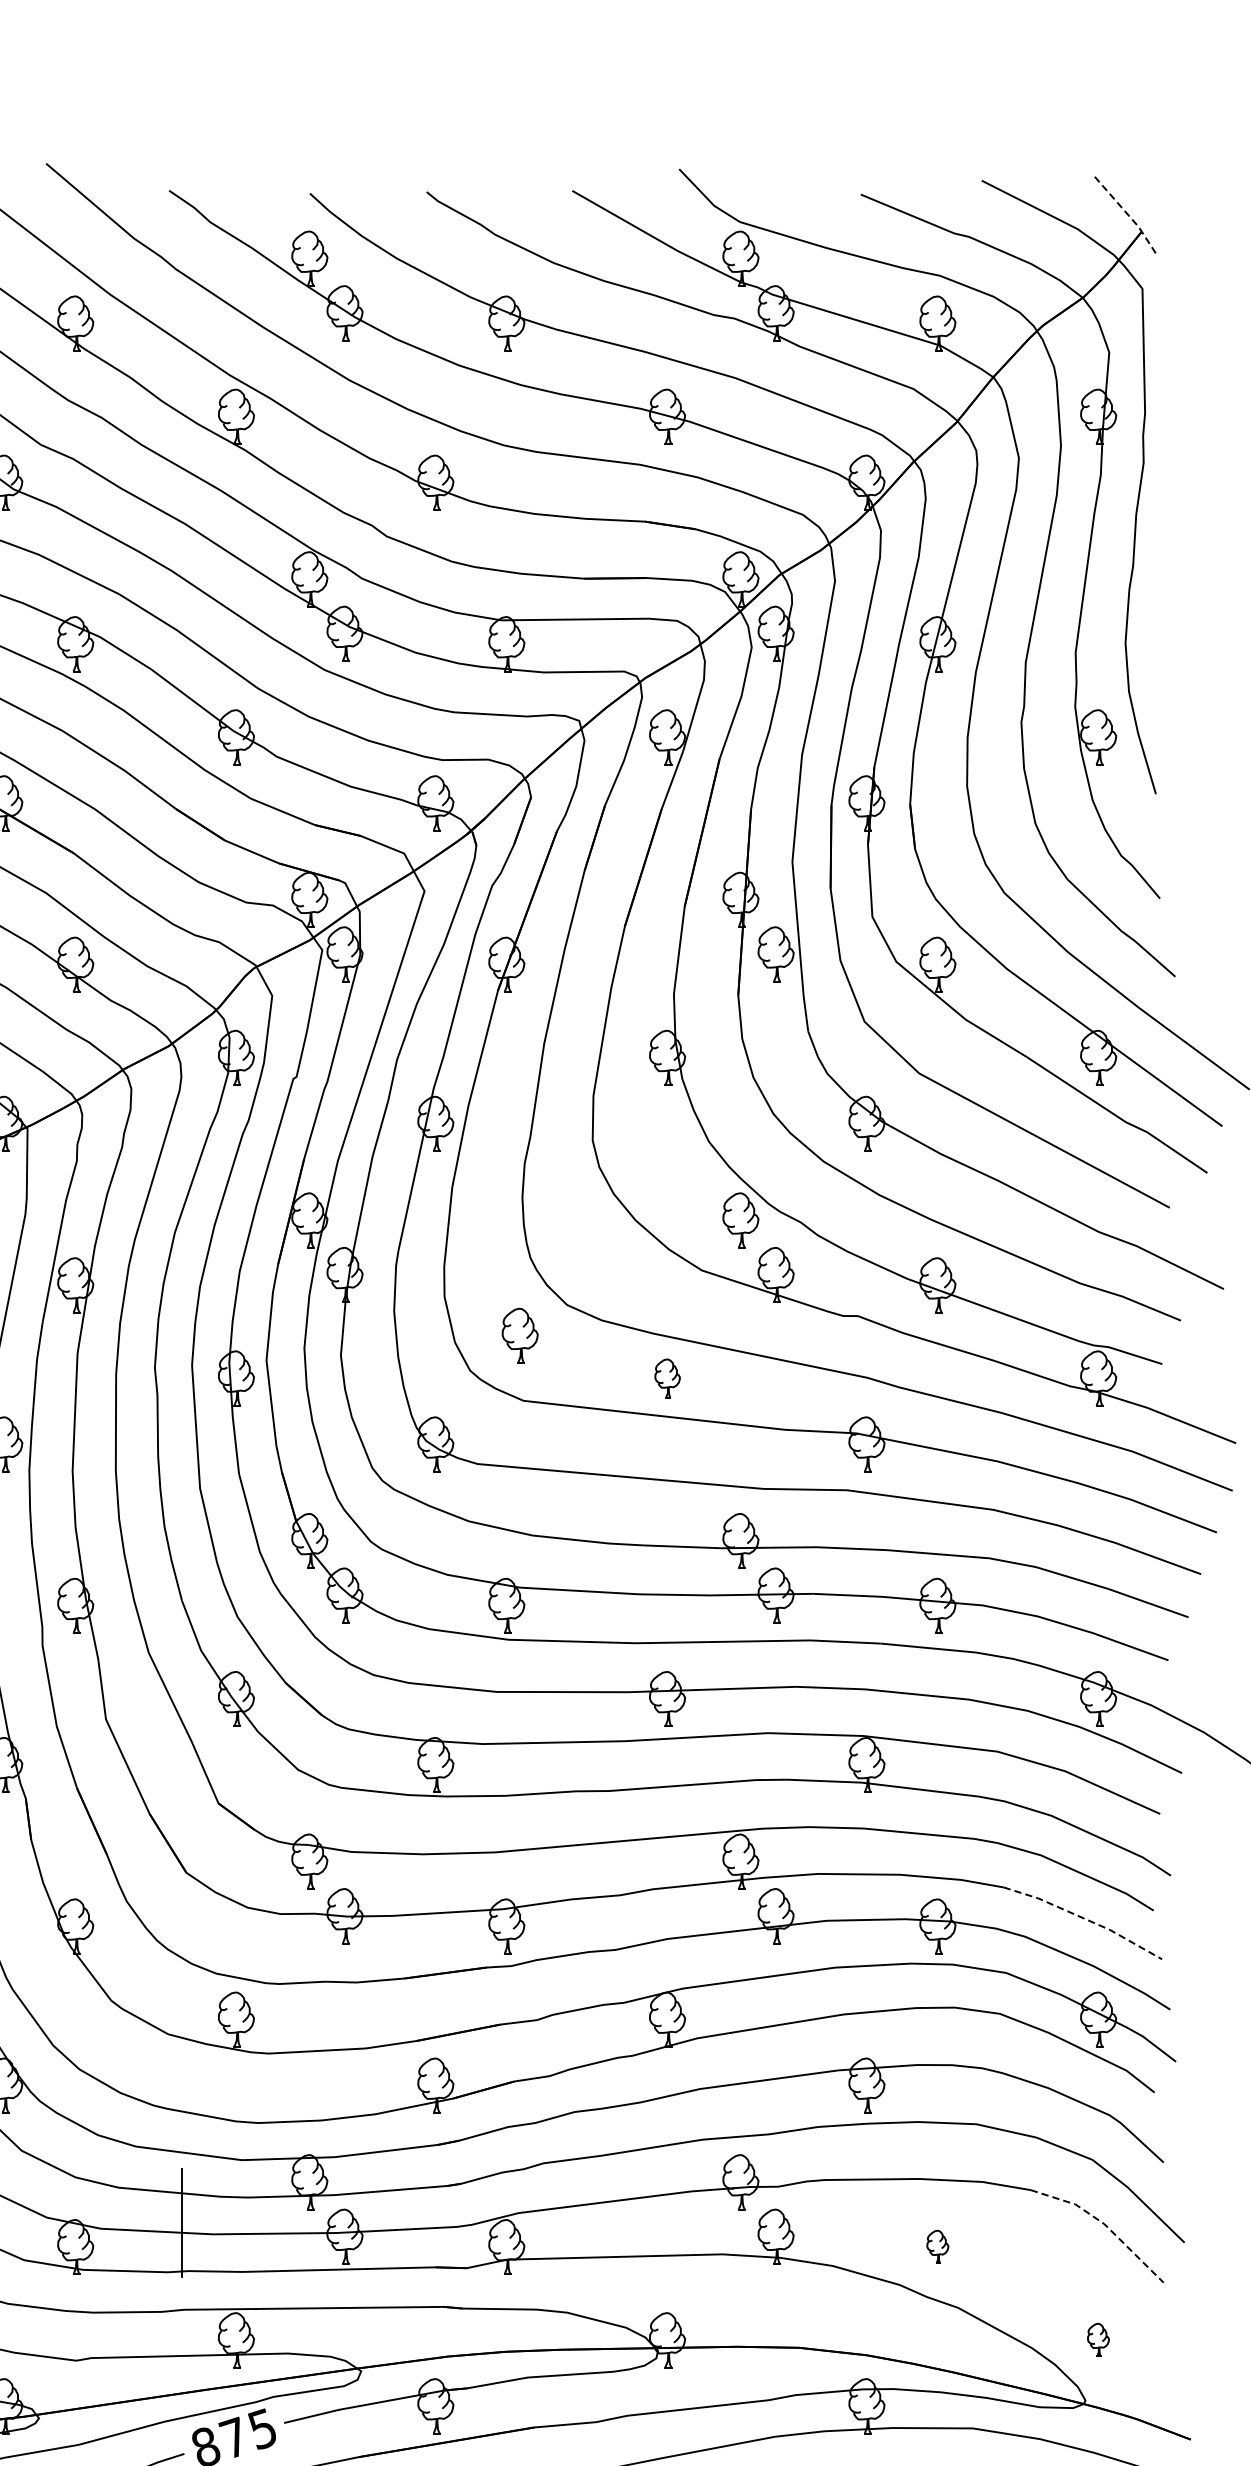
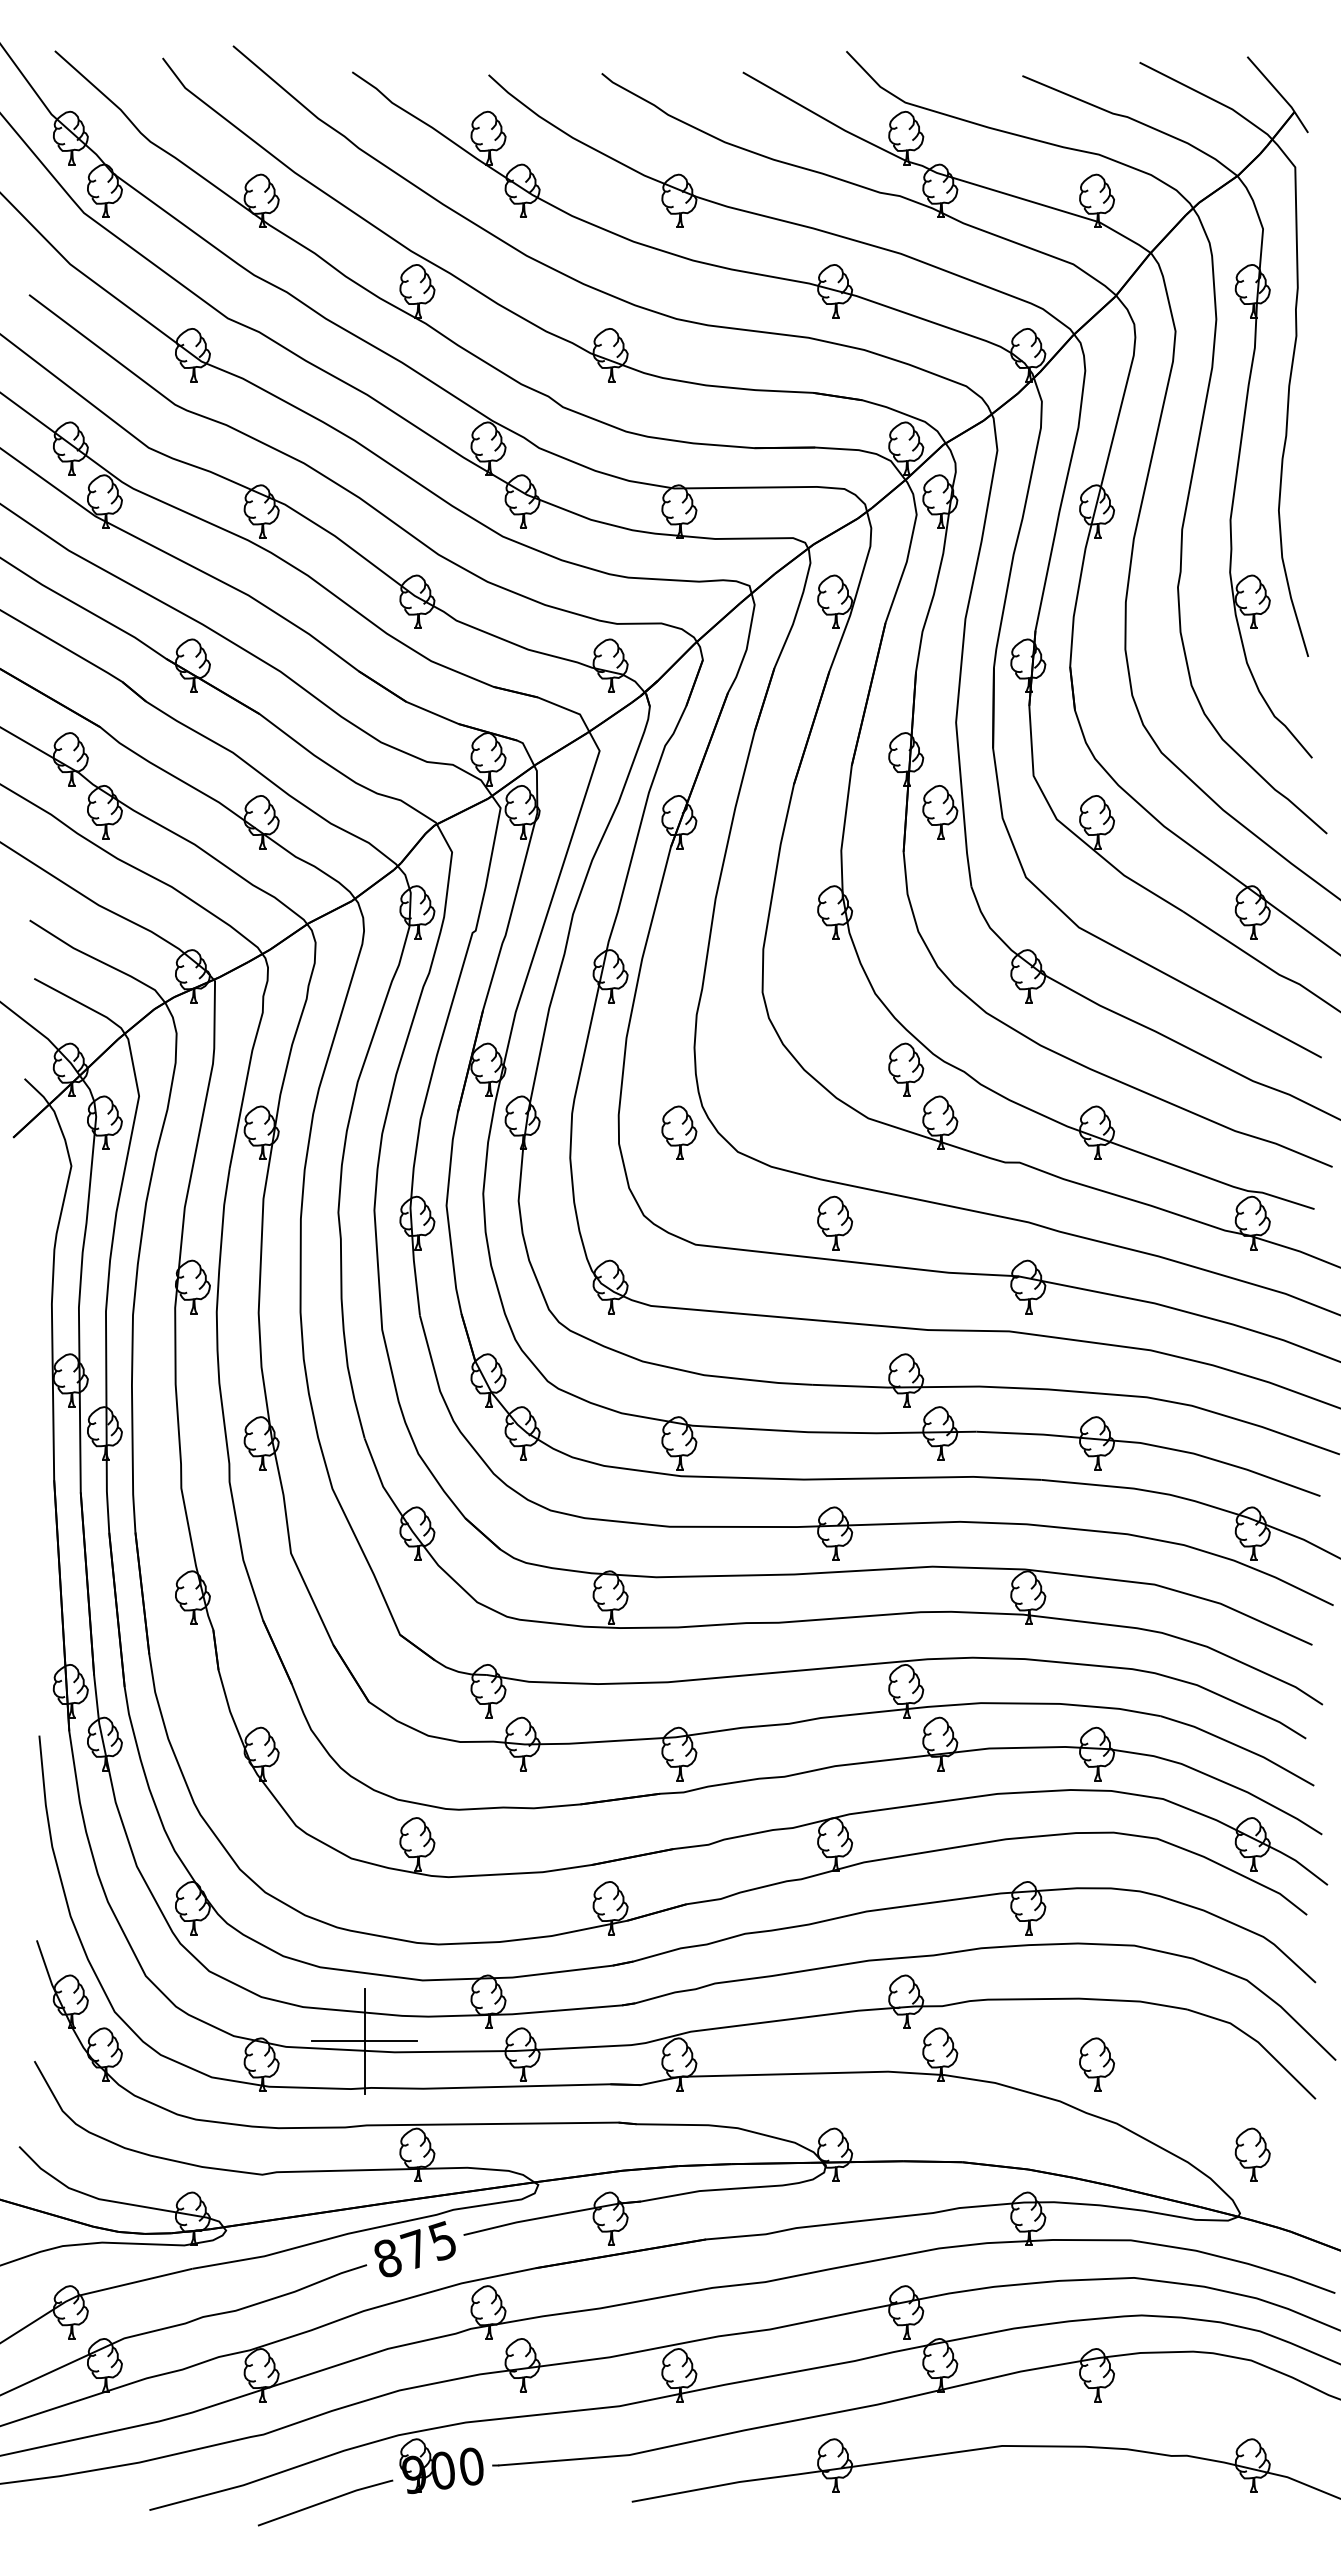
line: (1126, 212) -> (1279, 93), dashed -> solid
part: (520, 1335) -> (679, 1132), moved
part: (667, 1377) -> (835, 1222), size x1.43
line: (1084, 1918) -> (1239, 1746), dashed -> solid
line: (181, 2223) -> (364, 2041), added
line: (1104, 2224) -> (1258, 2042), dashed -> solid
part: (937, 2246) -> (1096, 2064), size x1.67
part: (1098, 2339) -> (1252, 2154), size x1.67

